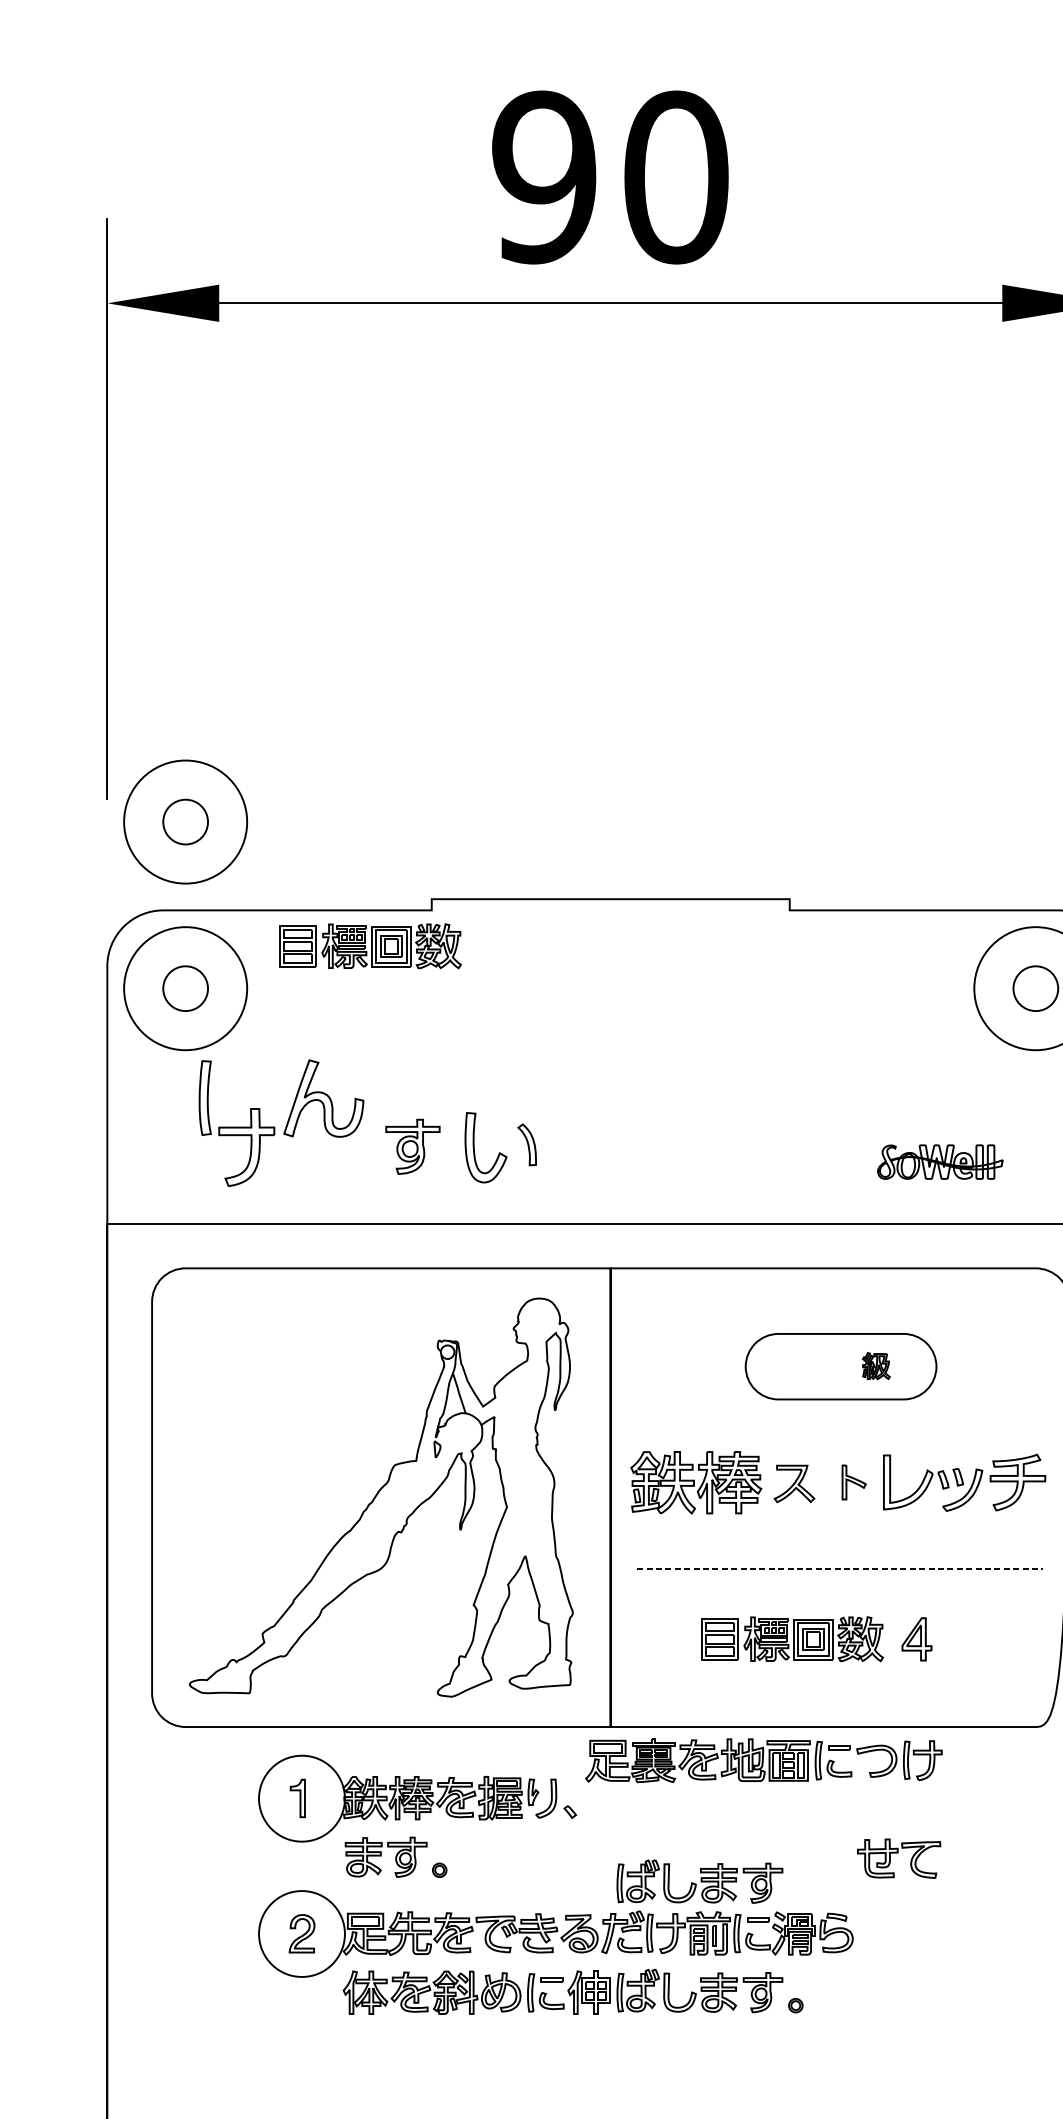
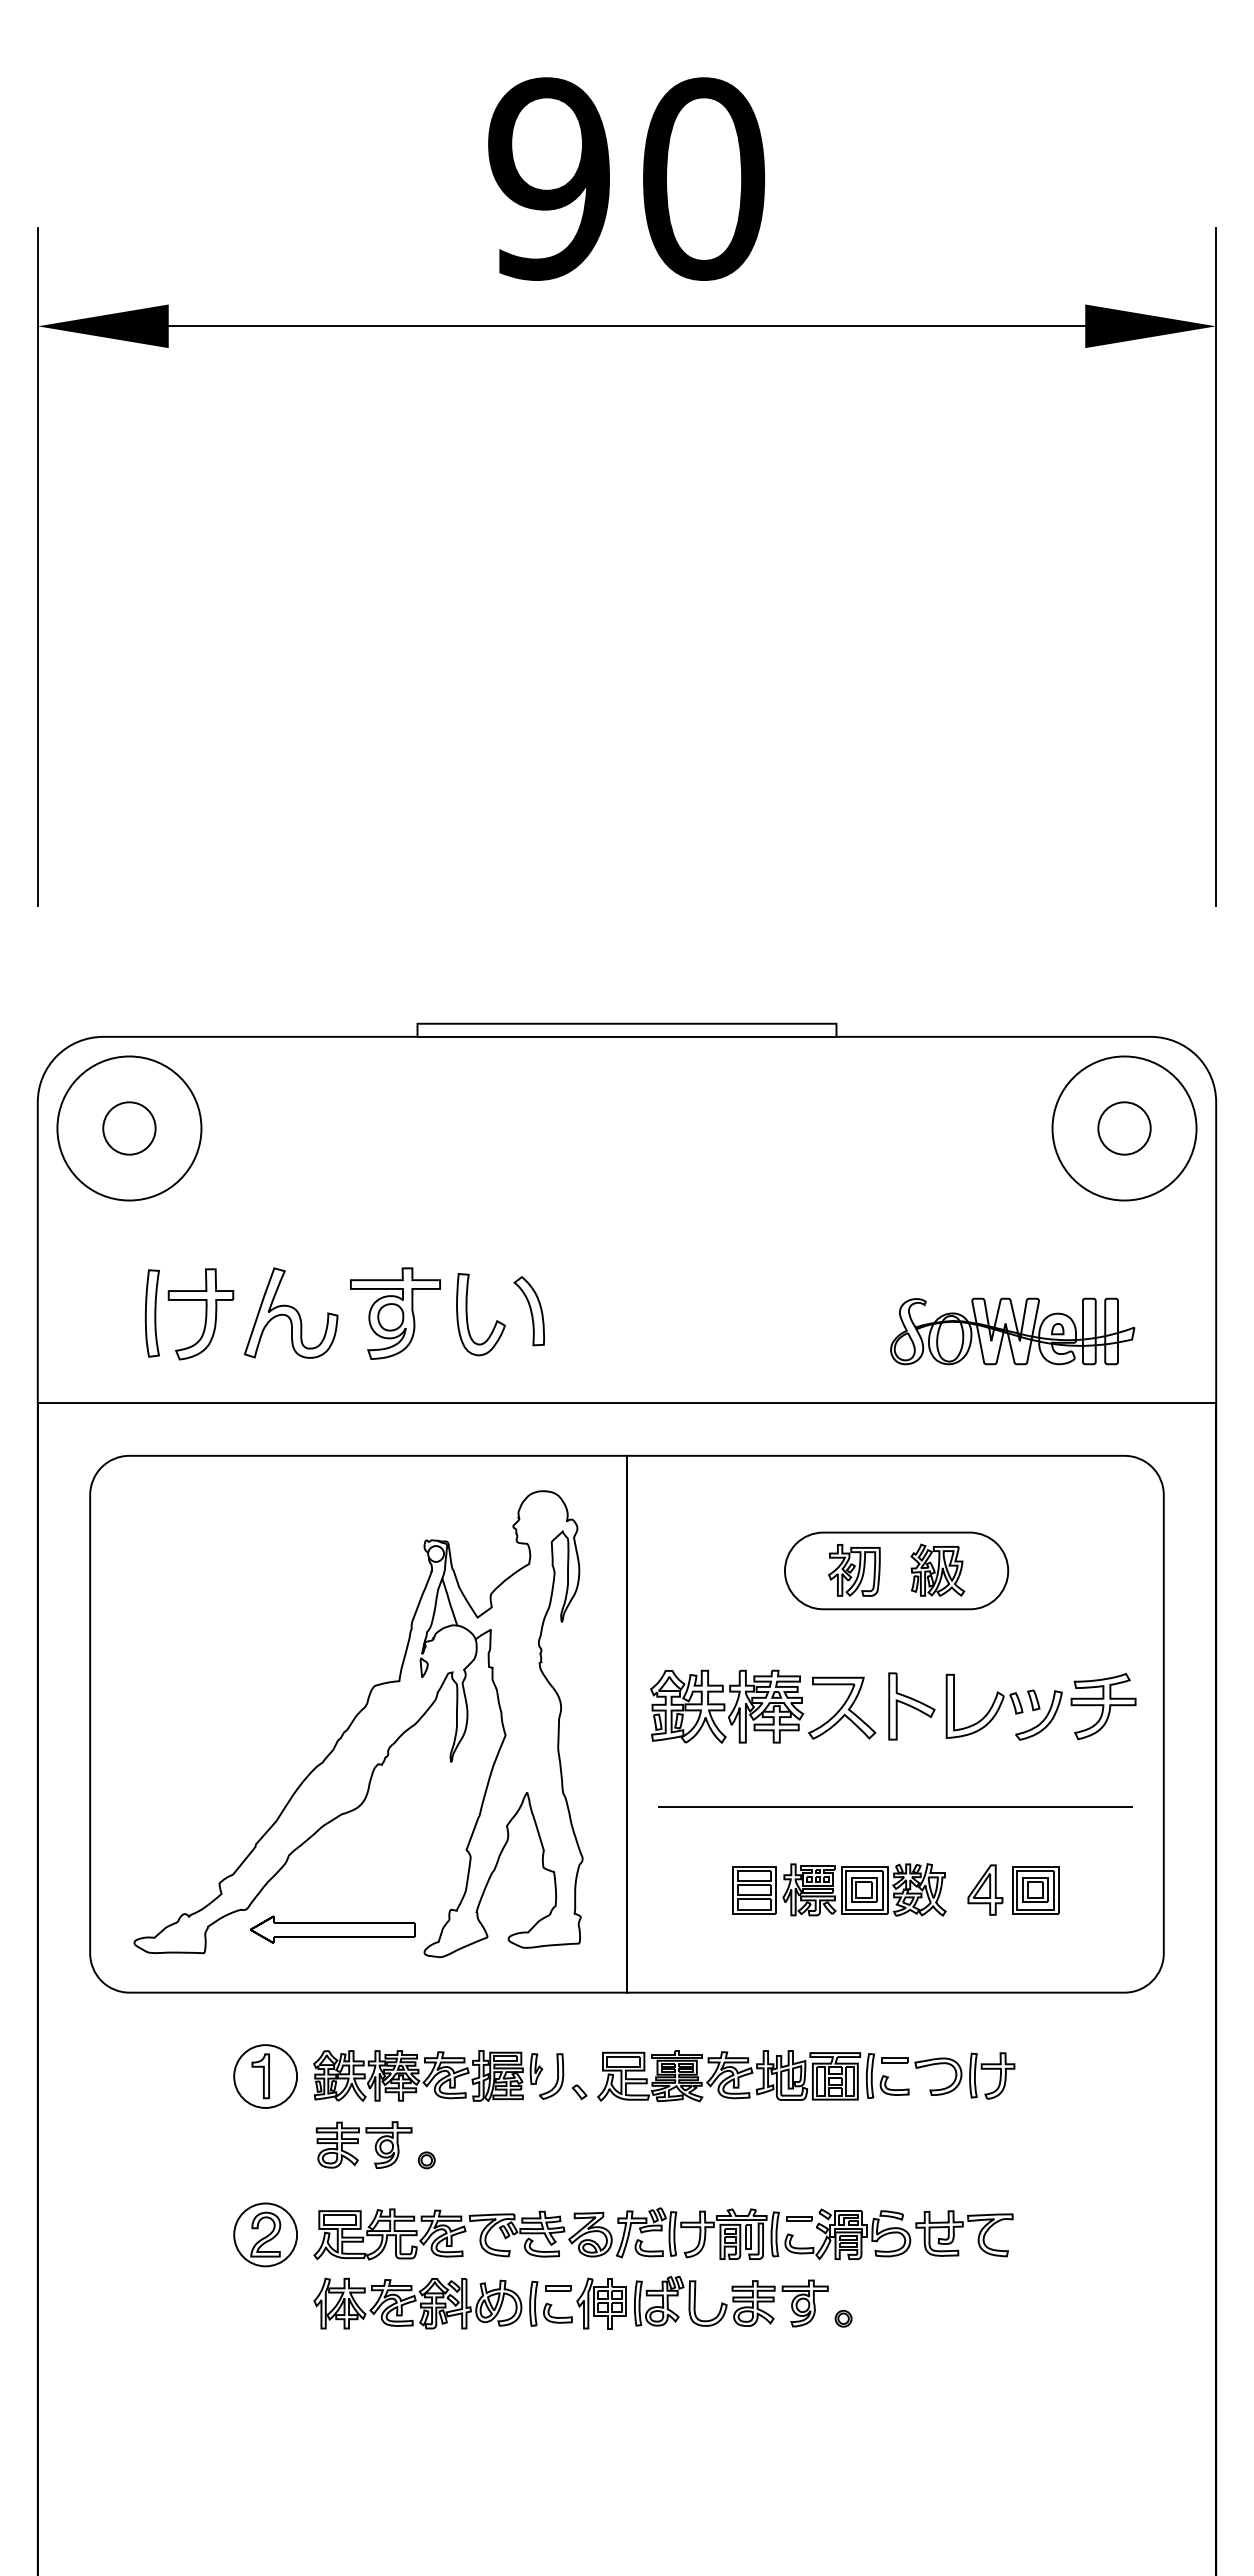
part: (185, 822) -> (129, 933), removed
line: (610, 910) -> (626, 1036), added
part: (370, 945) -> (345, 1078), removed
part: (204, 1098) -> (151, 1313), moved
part: (323, 1098) -> (290, 1312), moved
part: (526, 1145) -> (528, 1311), size x1.43
part: (412, 1146) -> (395, 1313), size x1.43
part: (940, 1162) -> (1012, 1331), size x1.67
part: (876, 1365) -> (937, 1569), size x1.67
part: (805, 1366) -> (854, 1570), added
part: (853, 1482) -> (911, 1706), size x1.67
part: (794, 1483) -> (841, 1707), size x1.43
line: (840, 1568) -> (895, 1807), dashed -> solid
part: (959, 1639) -> (1035, 1890), added
part: (359, 1673) -> (332, 1929), added
part: (764, 1761) -> (806, 2076), moved
circle: (301, 1798) -> (265, 2076), size x0.62
part: (898, 1853) -> (963, 2227), moved
part: (700, 1881) -> (731, 2173), removed
circle: (301, 1933) -> (265, 2234), size x0.62

